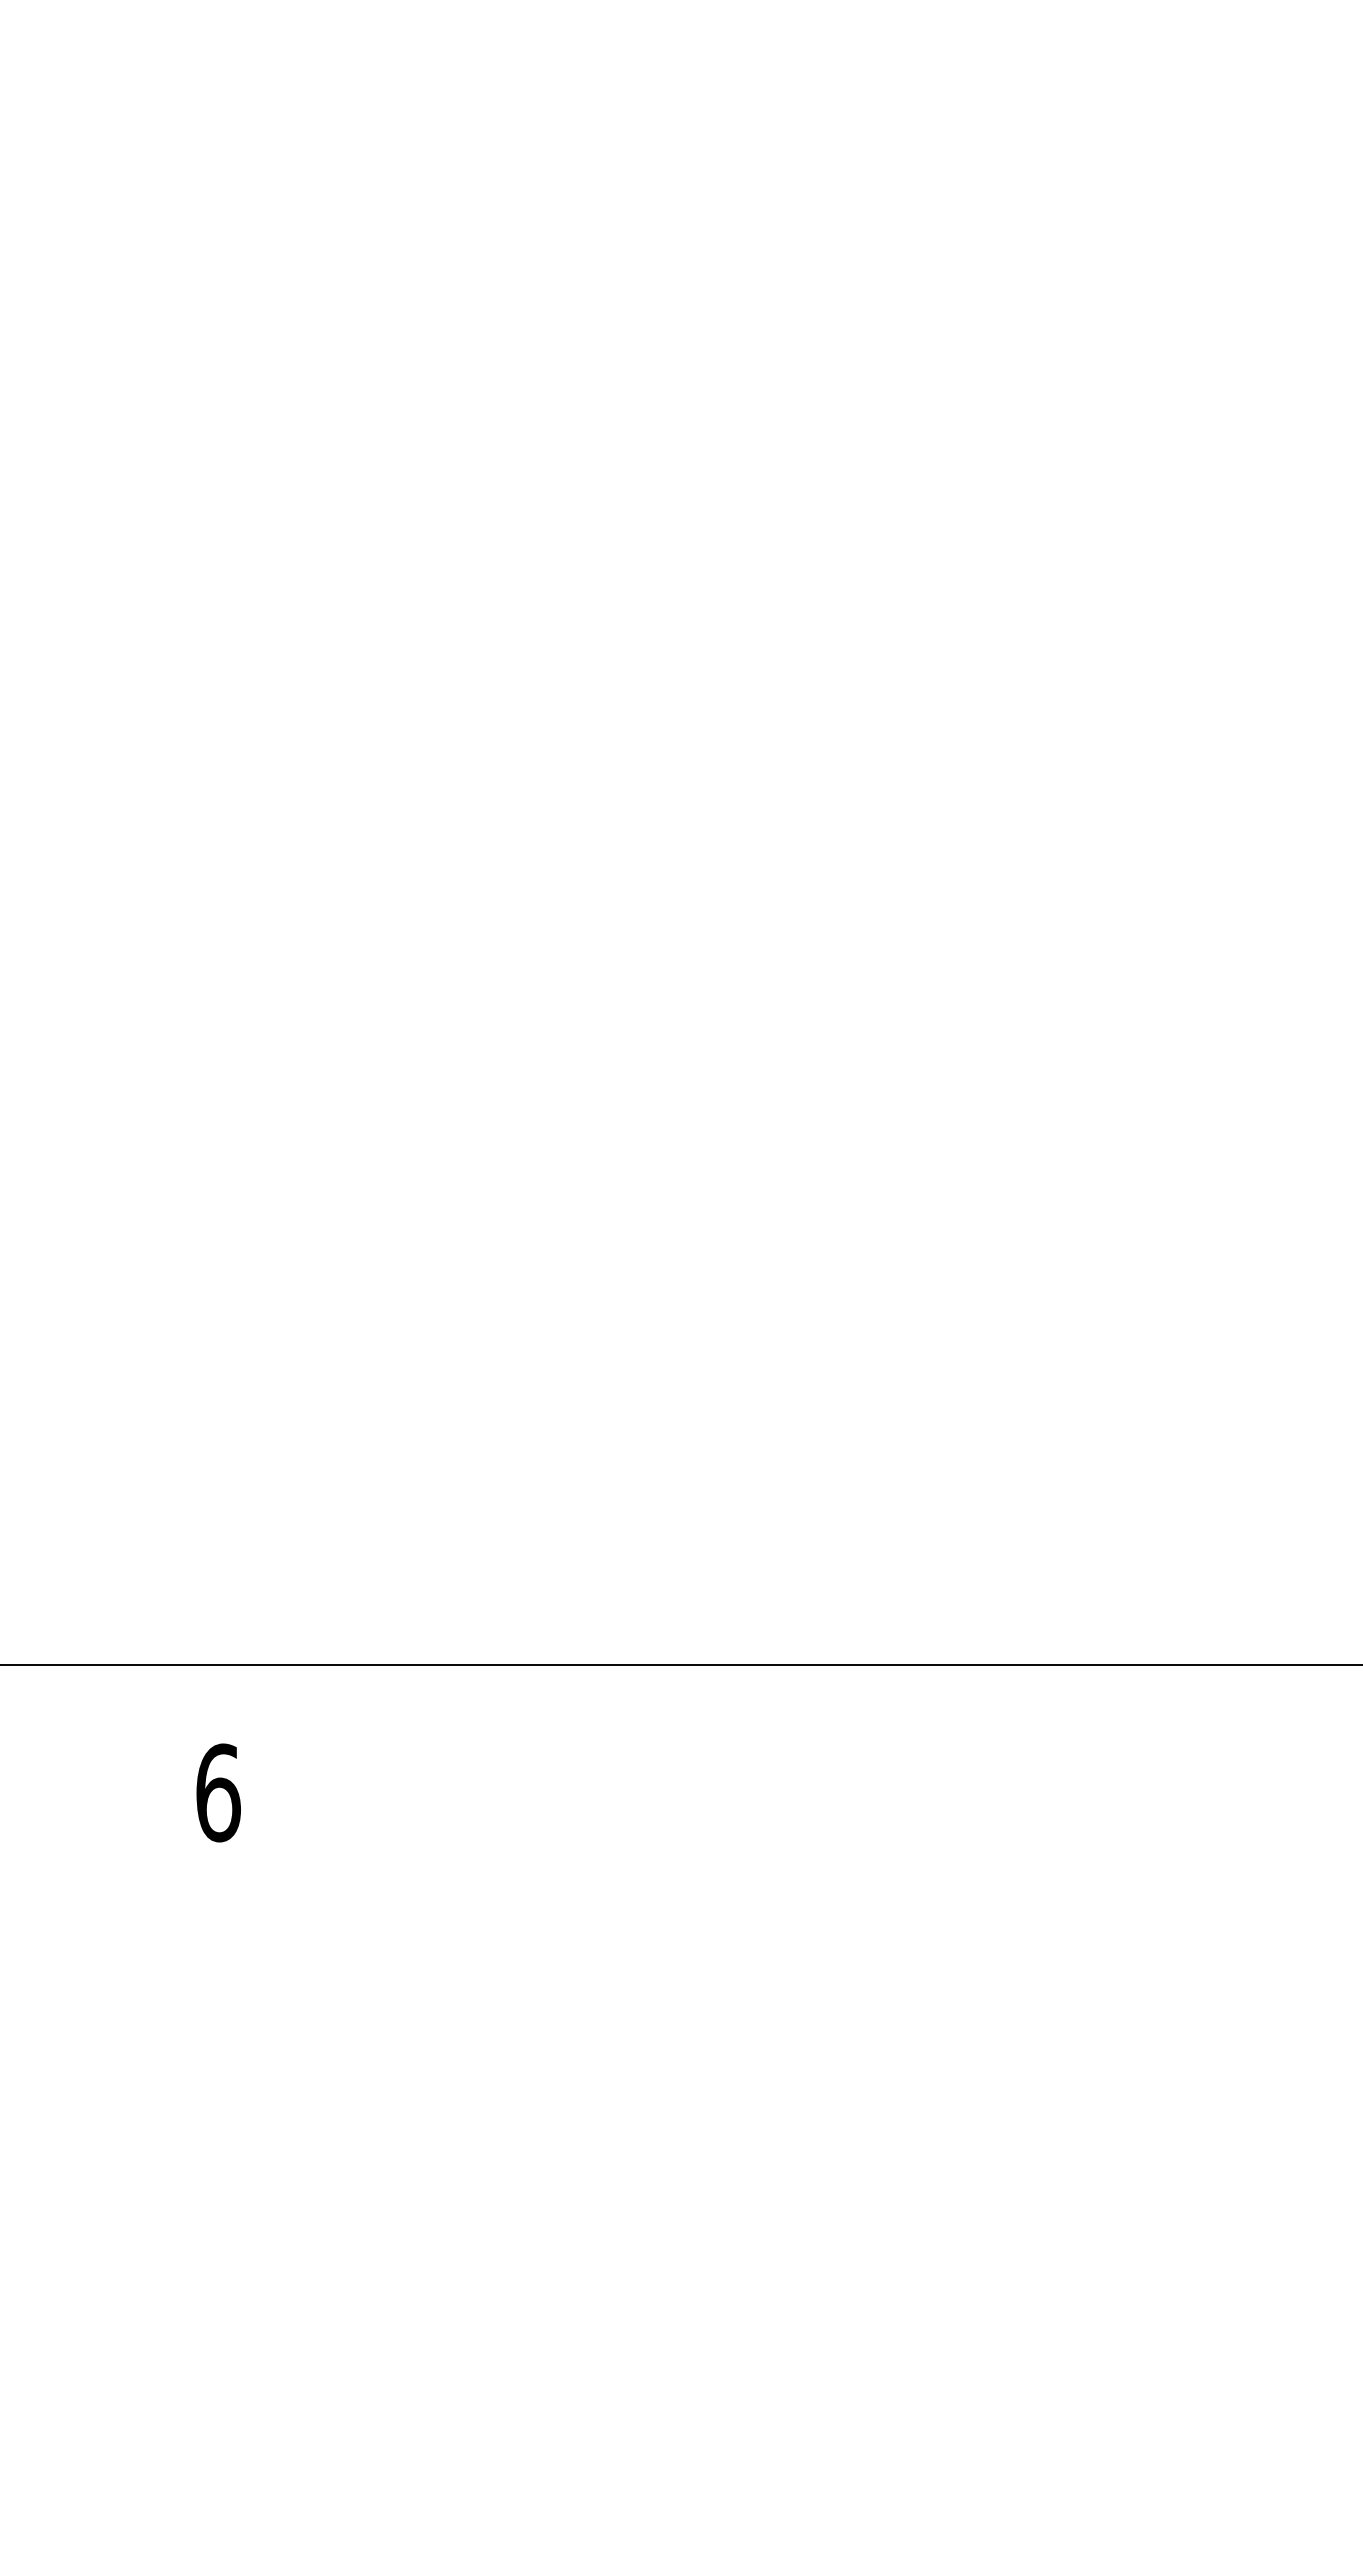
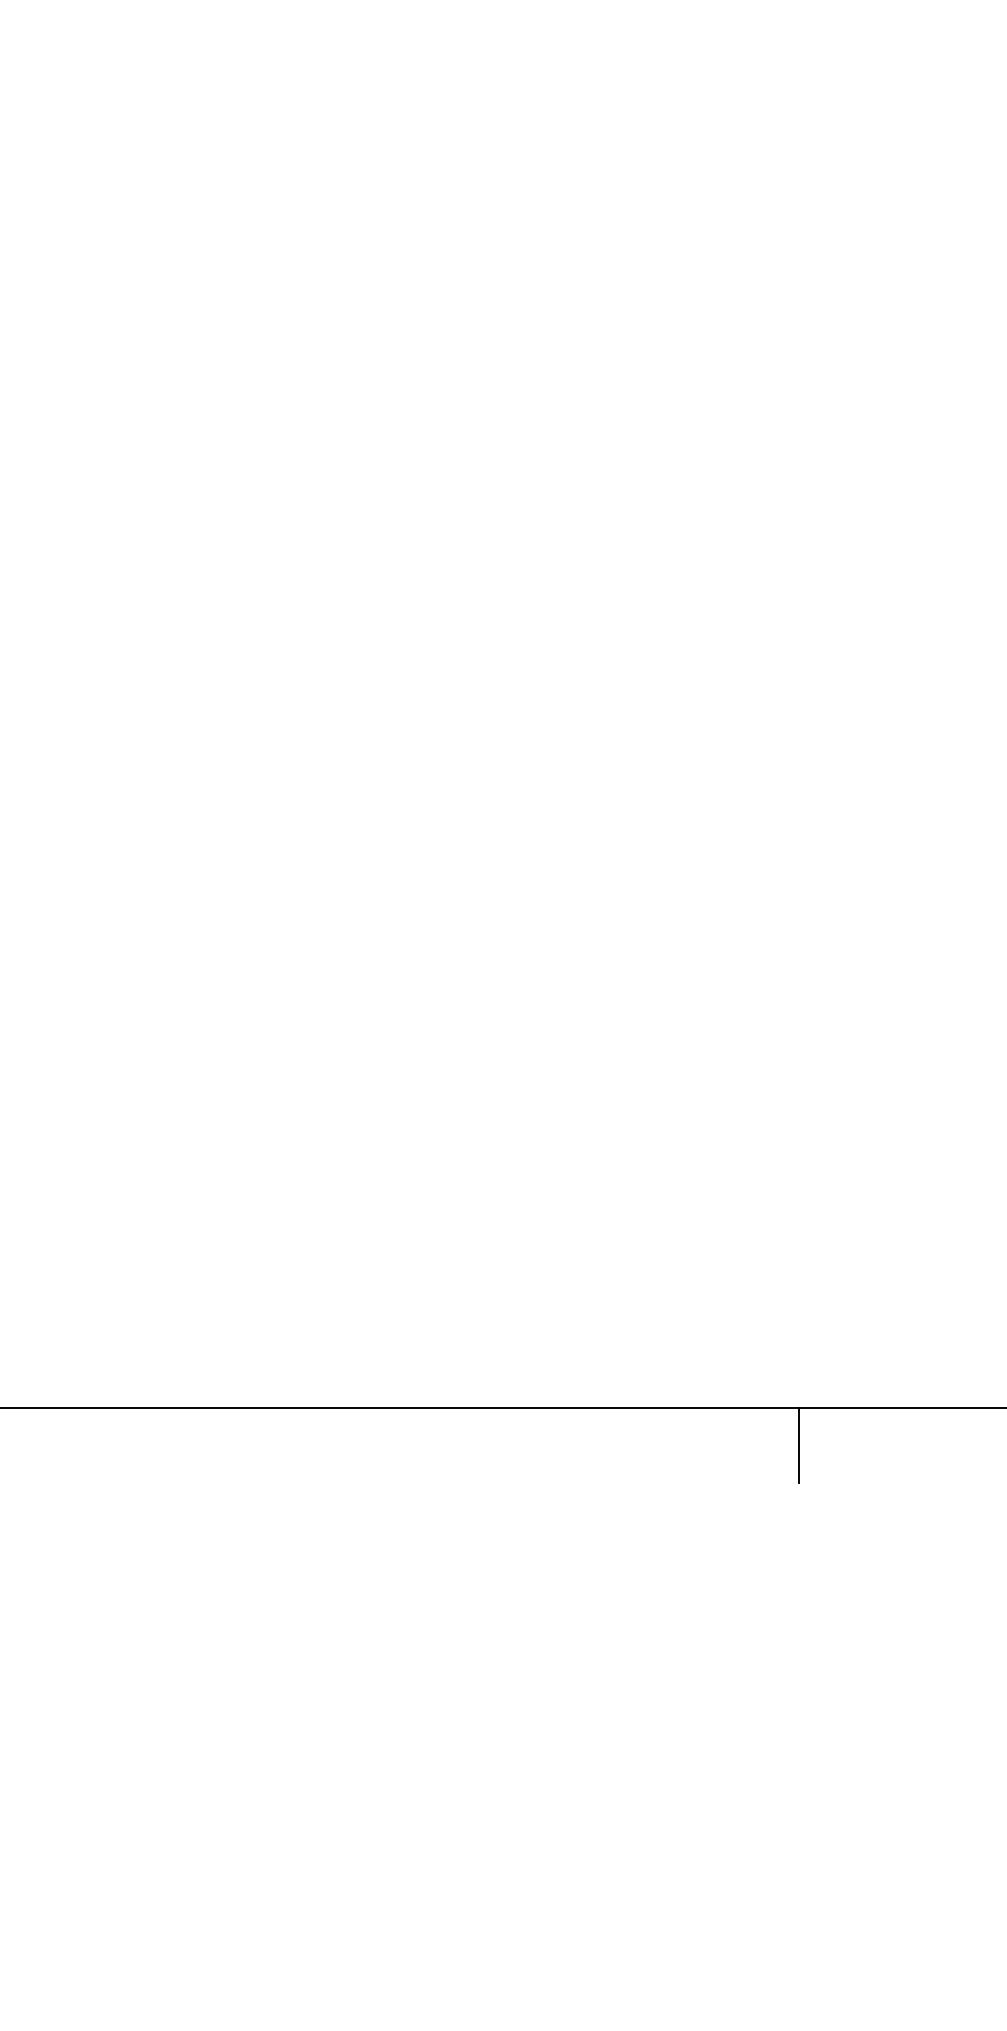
line: (1223, 1708) -> (799, 1445), added

